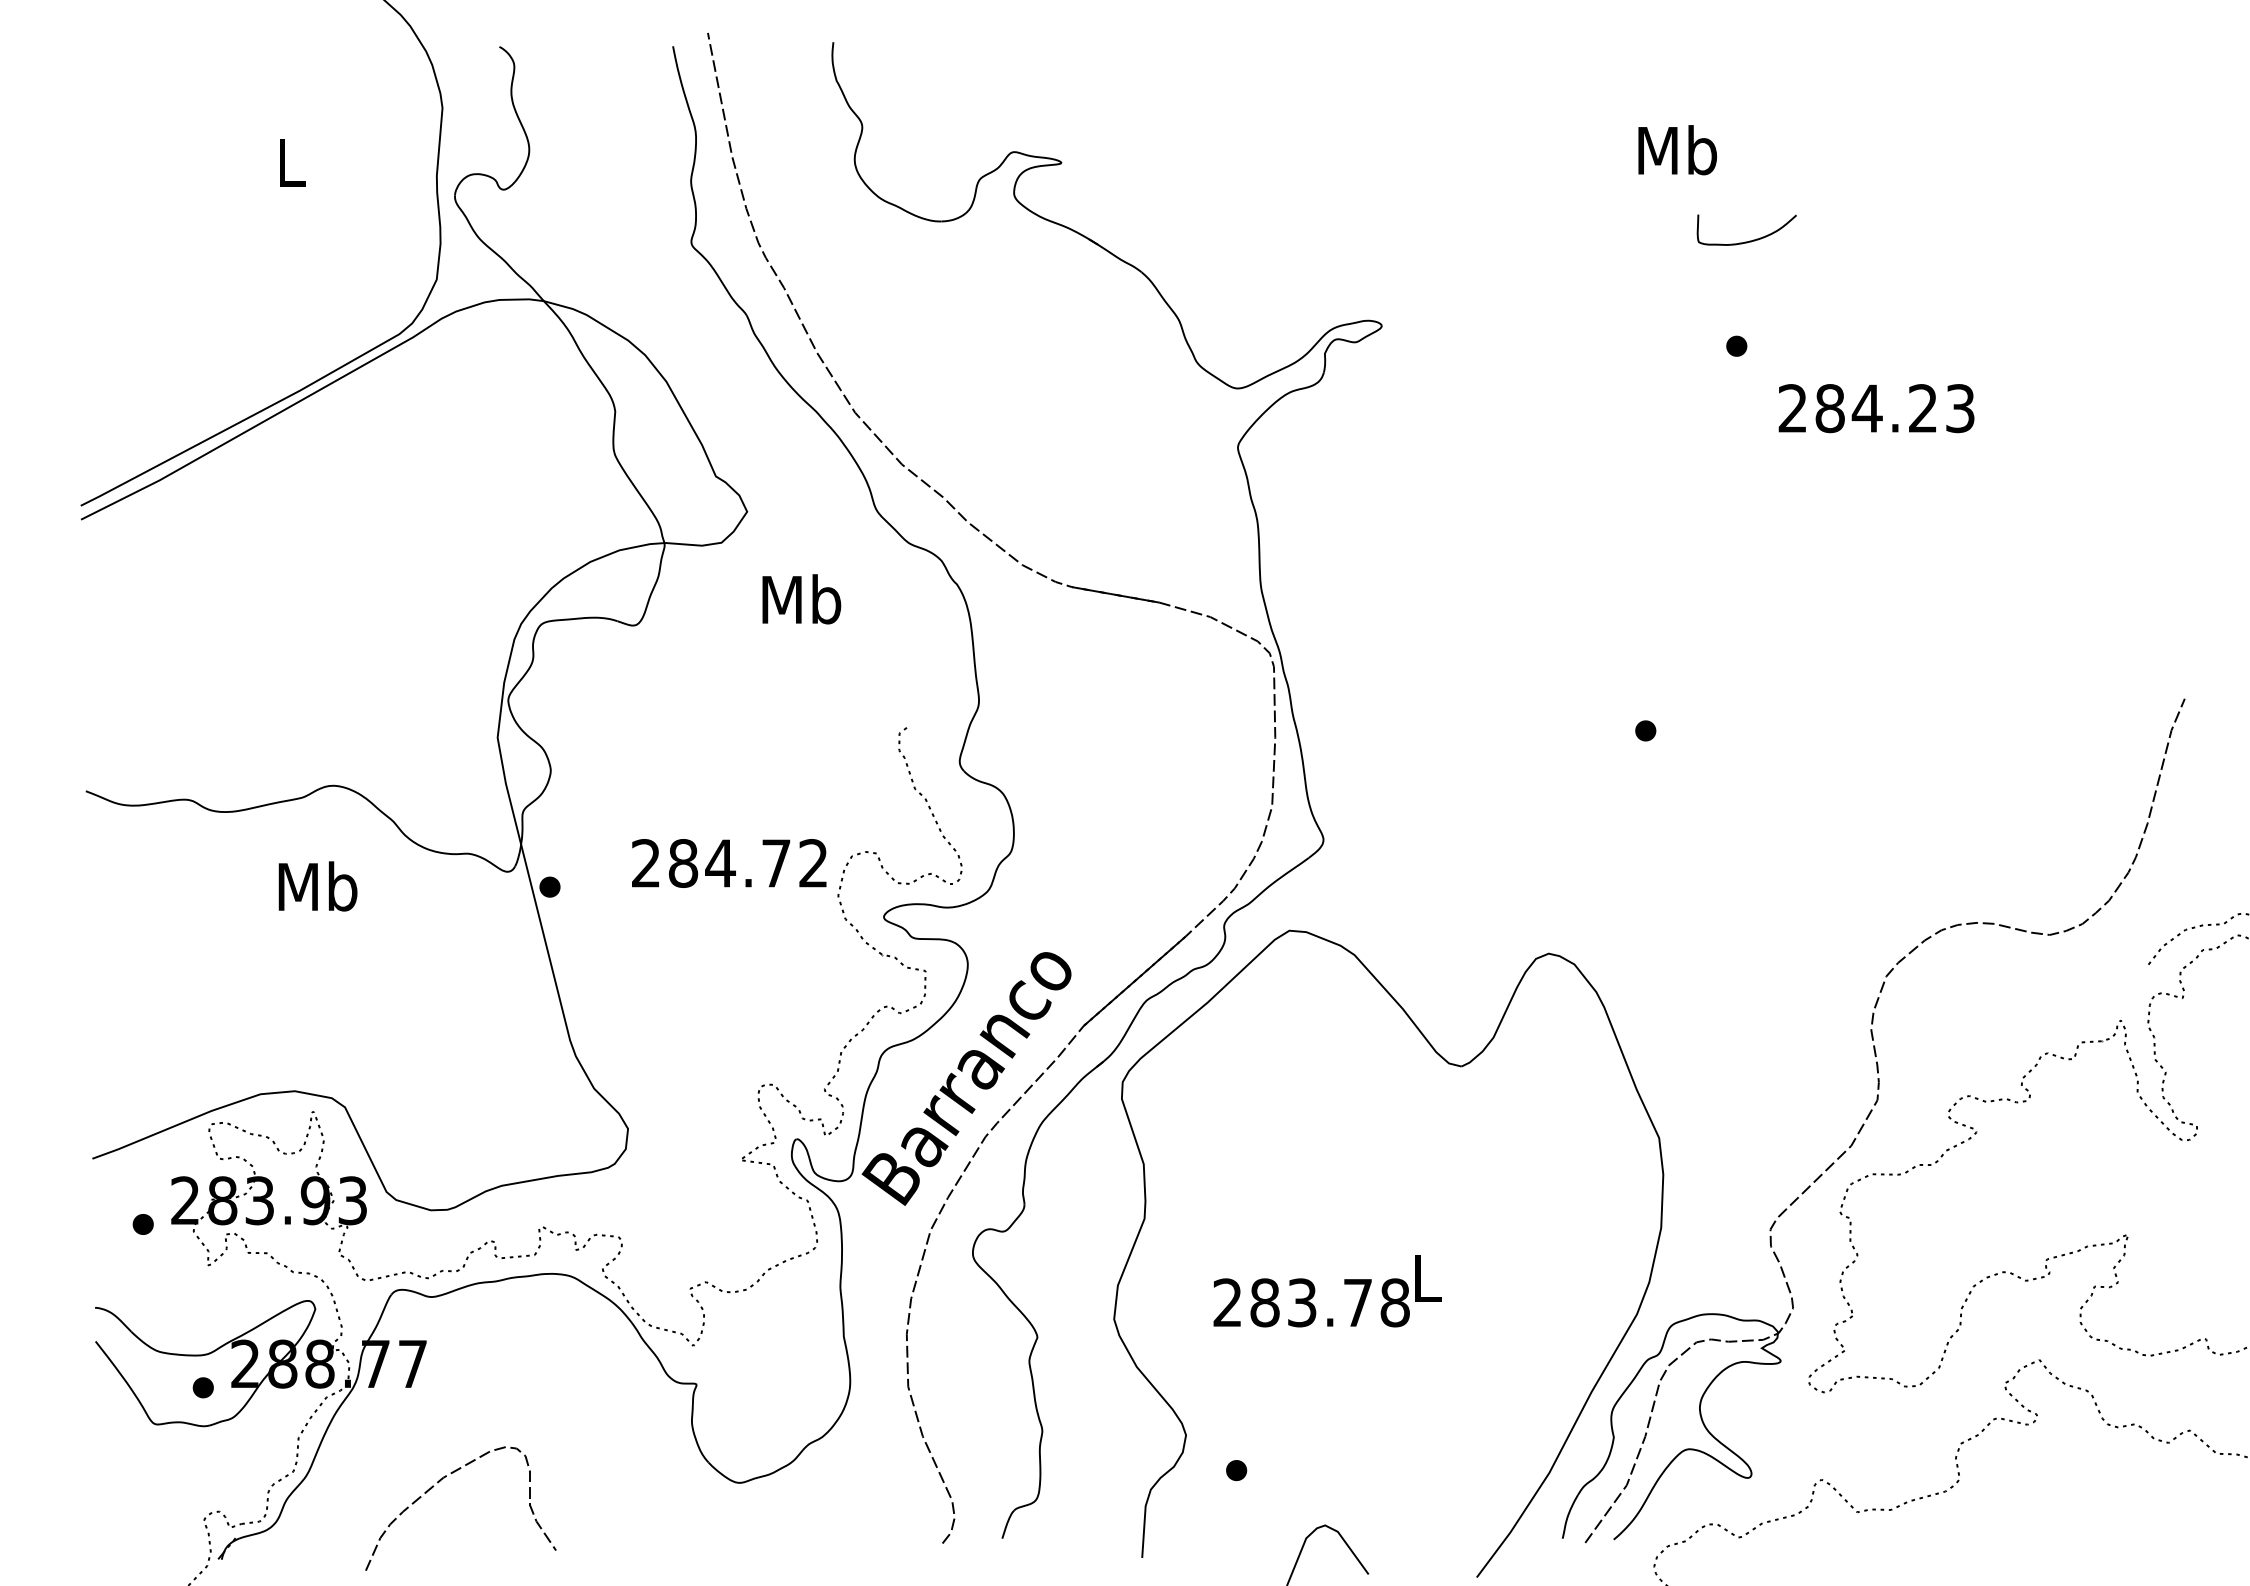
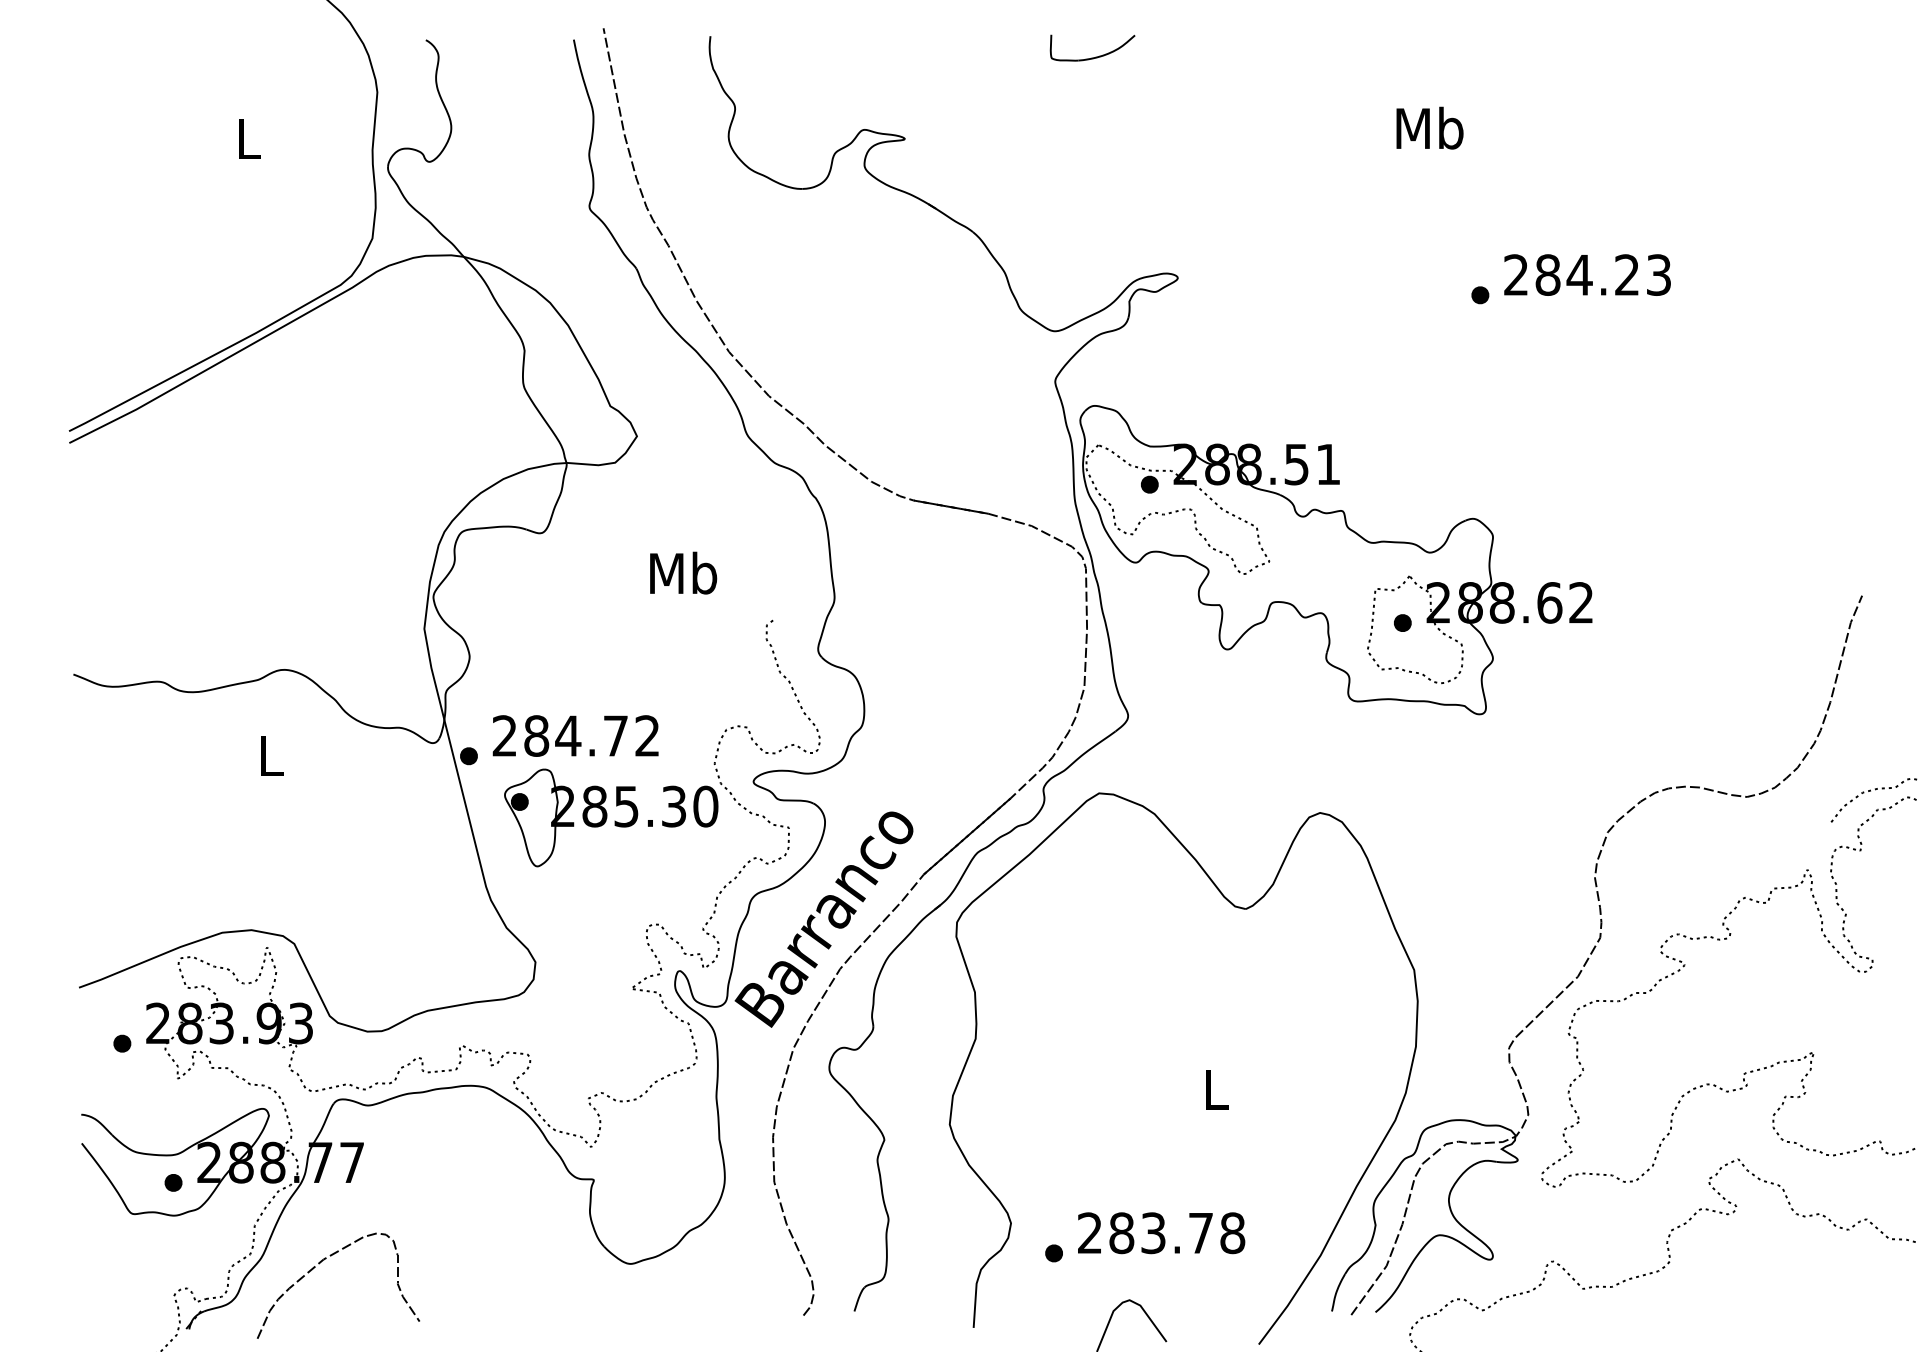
part: (1749, 240) -> (1094, 56), moved
text: (1876, 408) -> (1587, 275), moved
text: (801, 599) -> (683, 573), moved
part: (1567, 656) -> (1336, 559), added
text: (729, 863) -> (575, 736), moved
text: (317, 886) -> (270, 755), Mb -> L
part: (716, 959) -> (610, 817), added
text: (1311, 1302) -> (1161, 1232), moved
curve: (438, 1483) -> (319, 1264), moved

